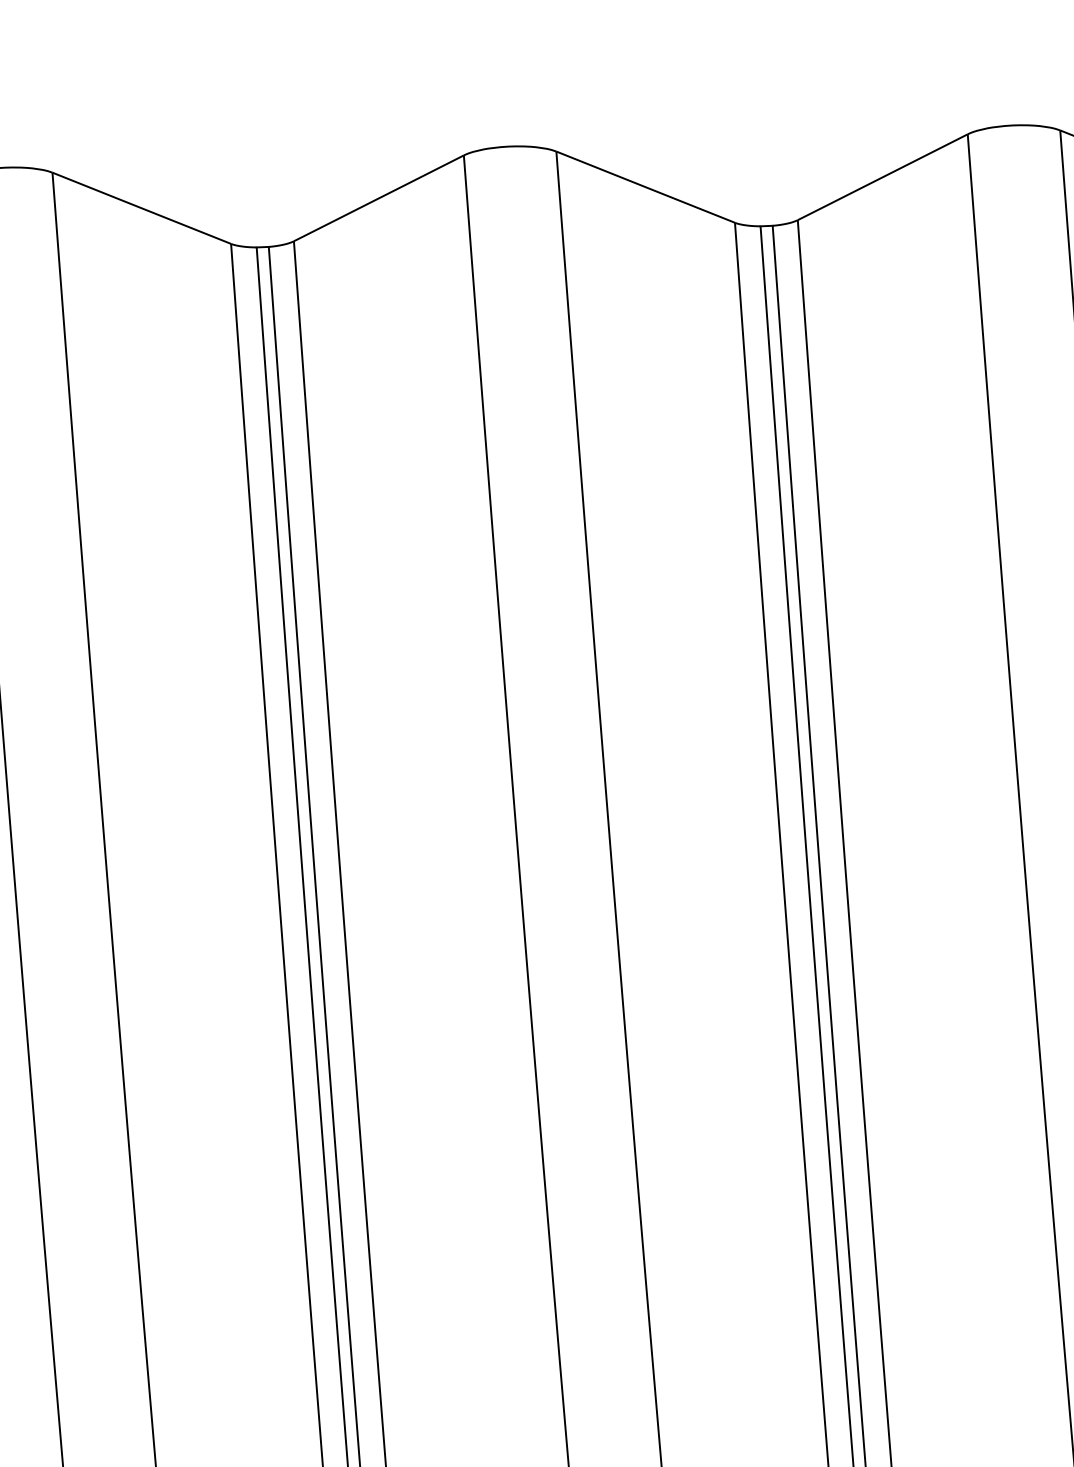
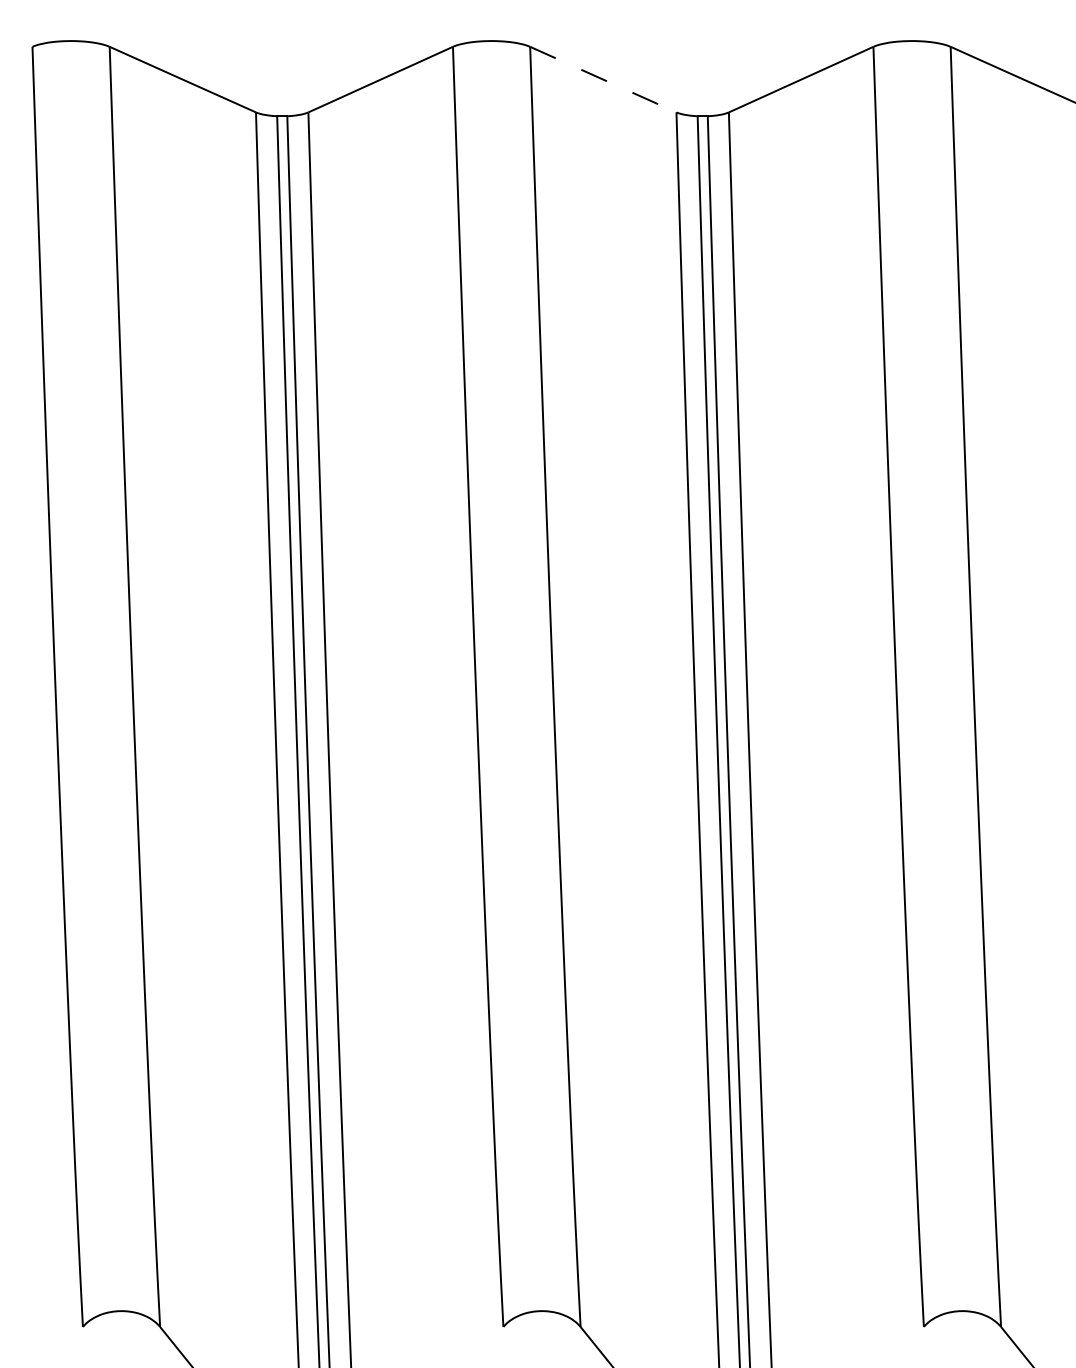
line: (644, 187) -> (602, 79), solid -> dashed

